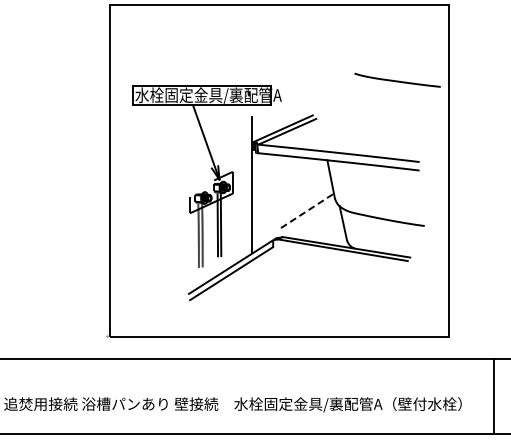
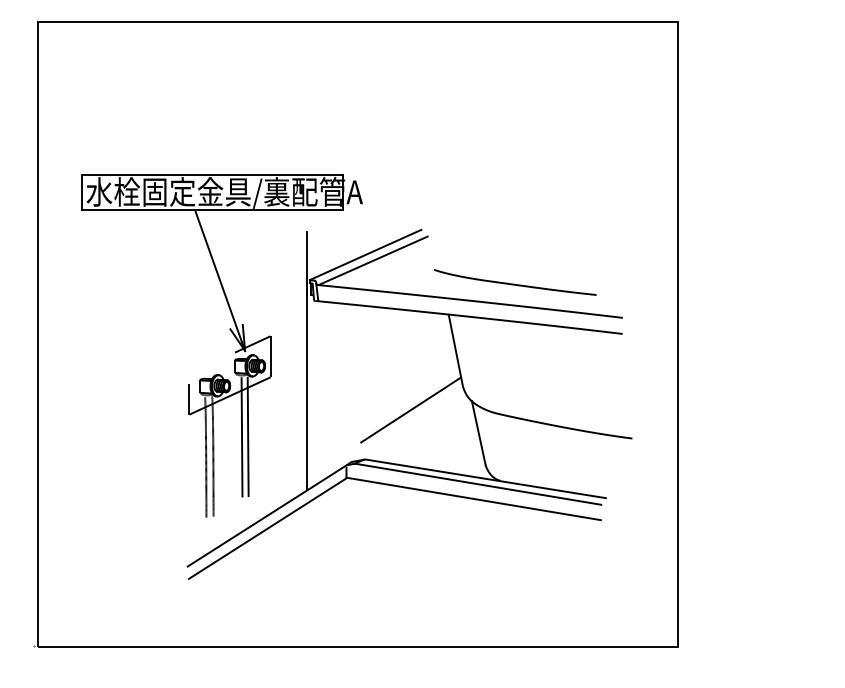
curve: (397, 80) -> (514, 282), moved
line: (307, 210) -> (411, 409), dashed -> solid
line: (340, 257) -> (473, 497), added

